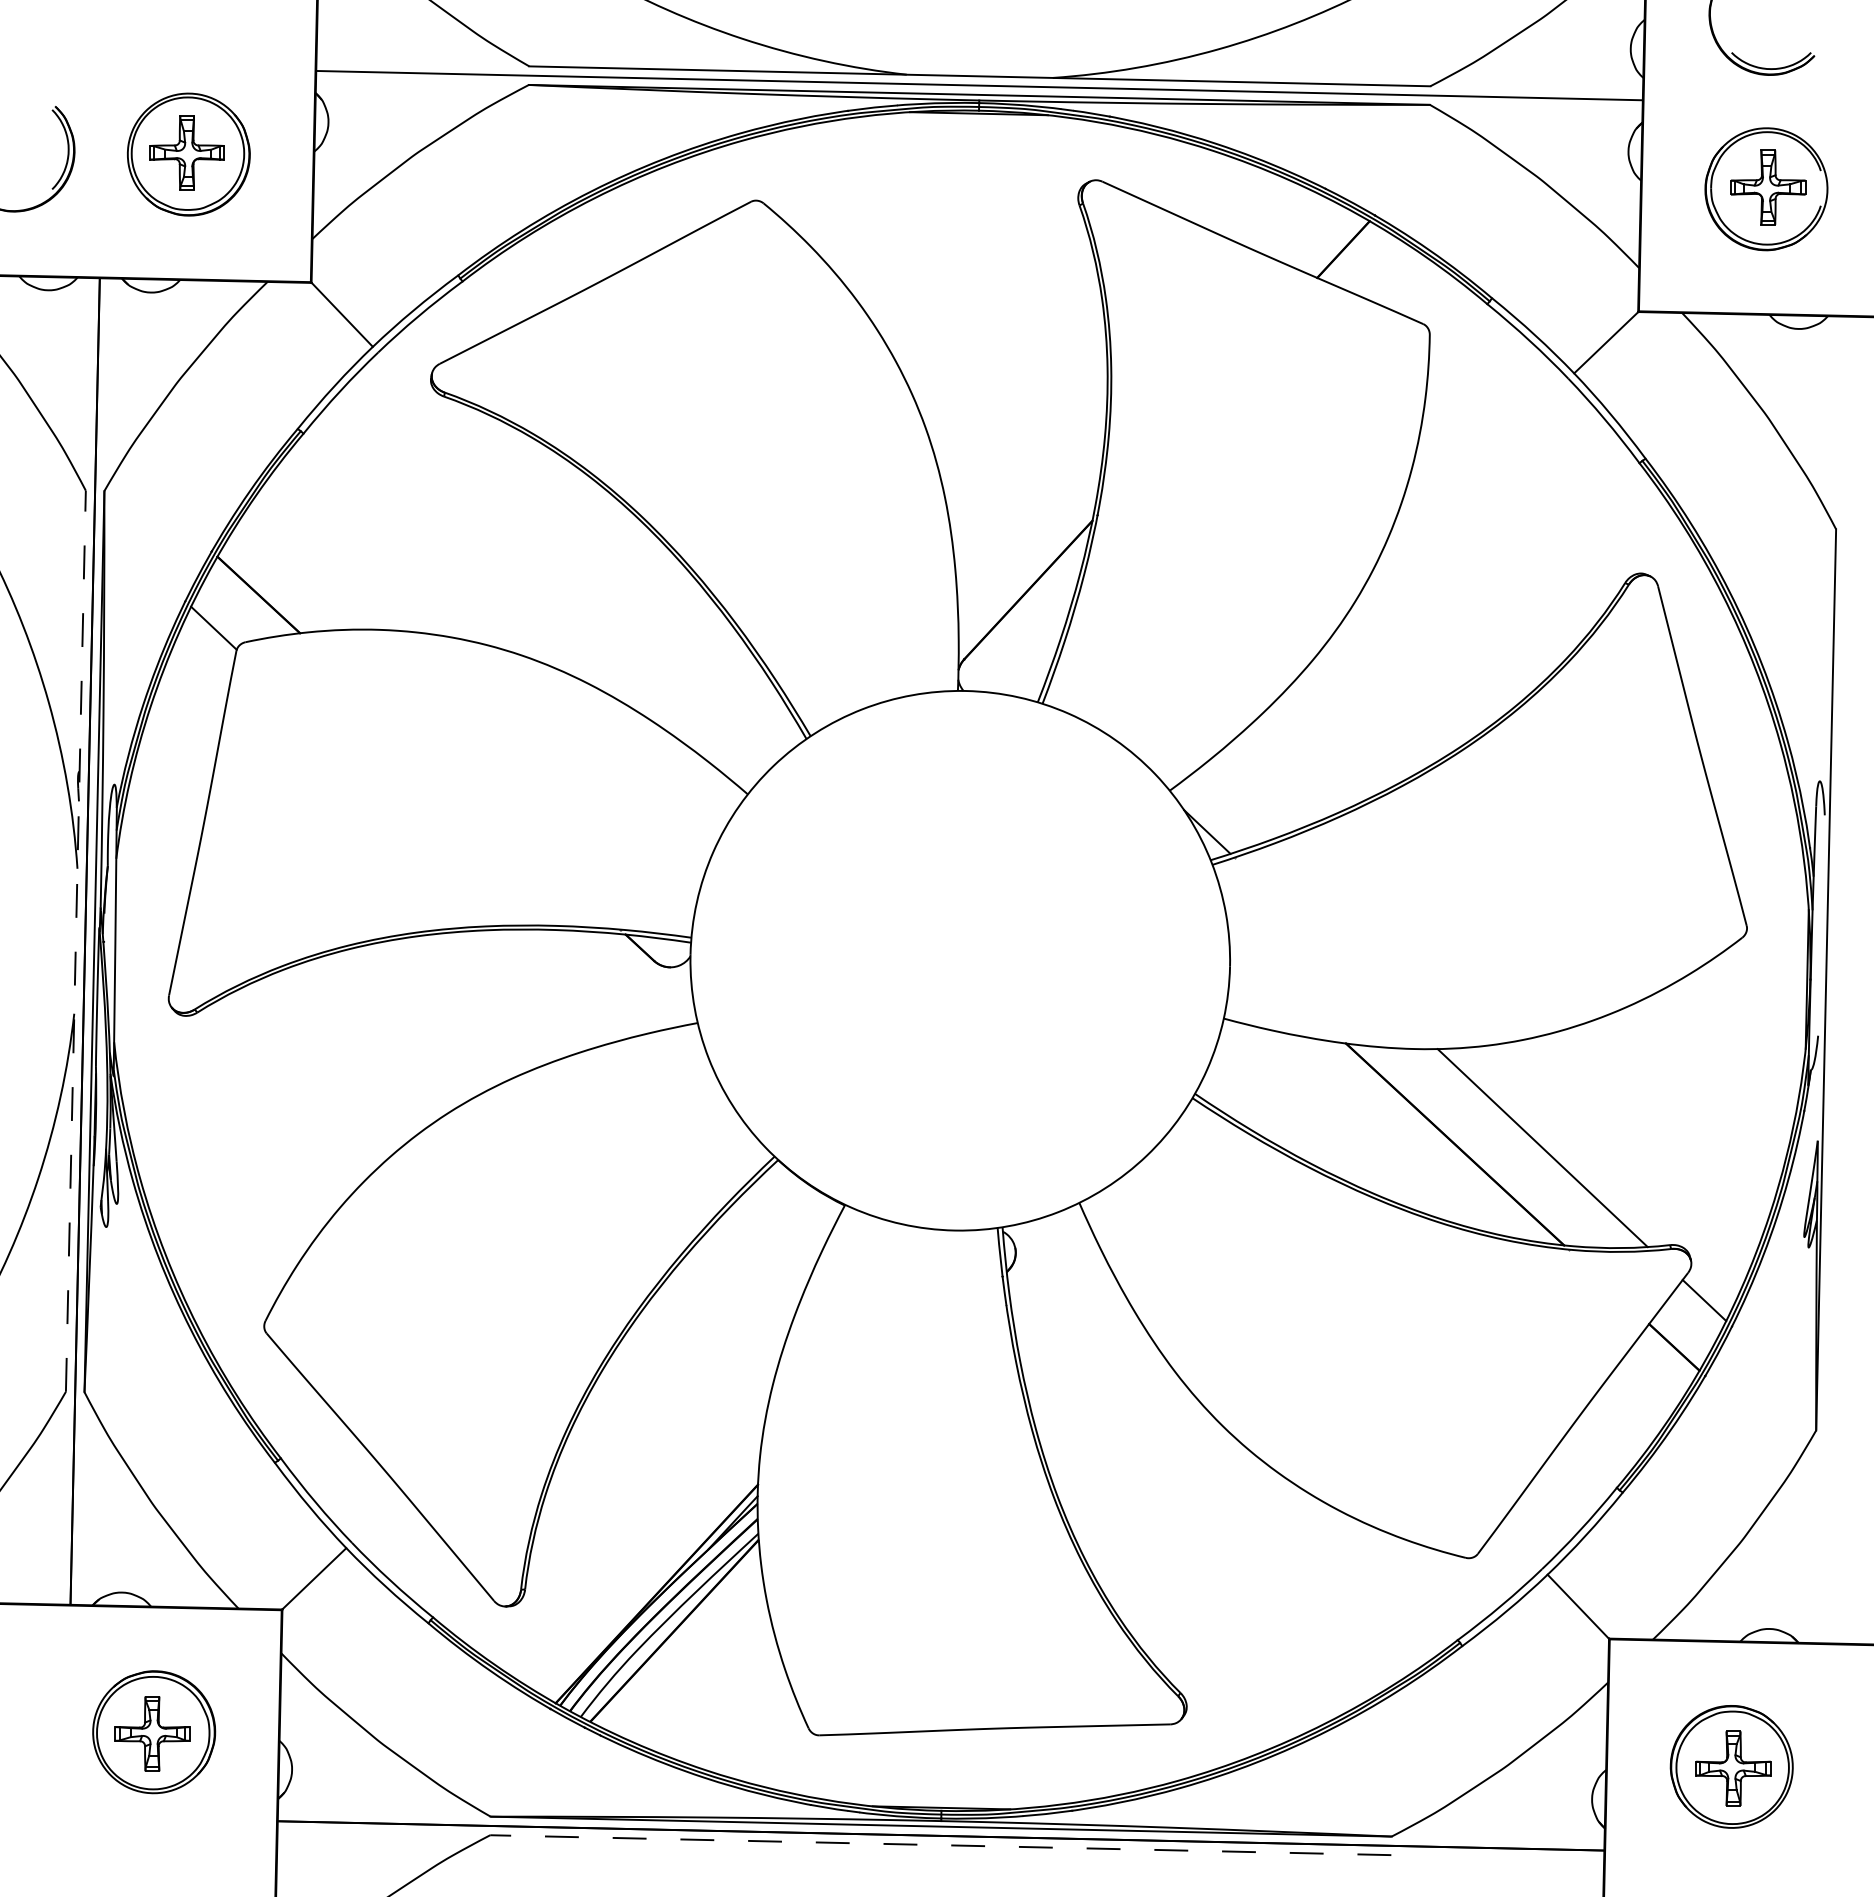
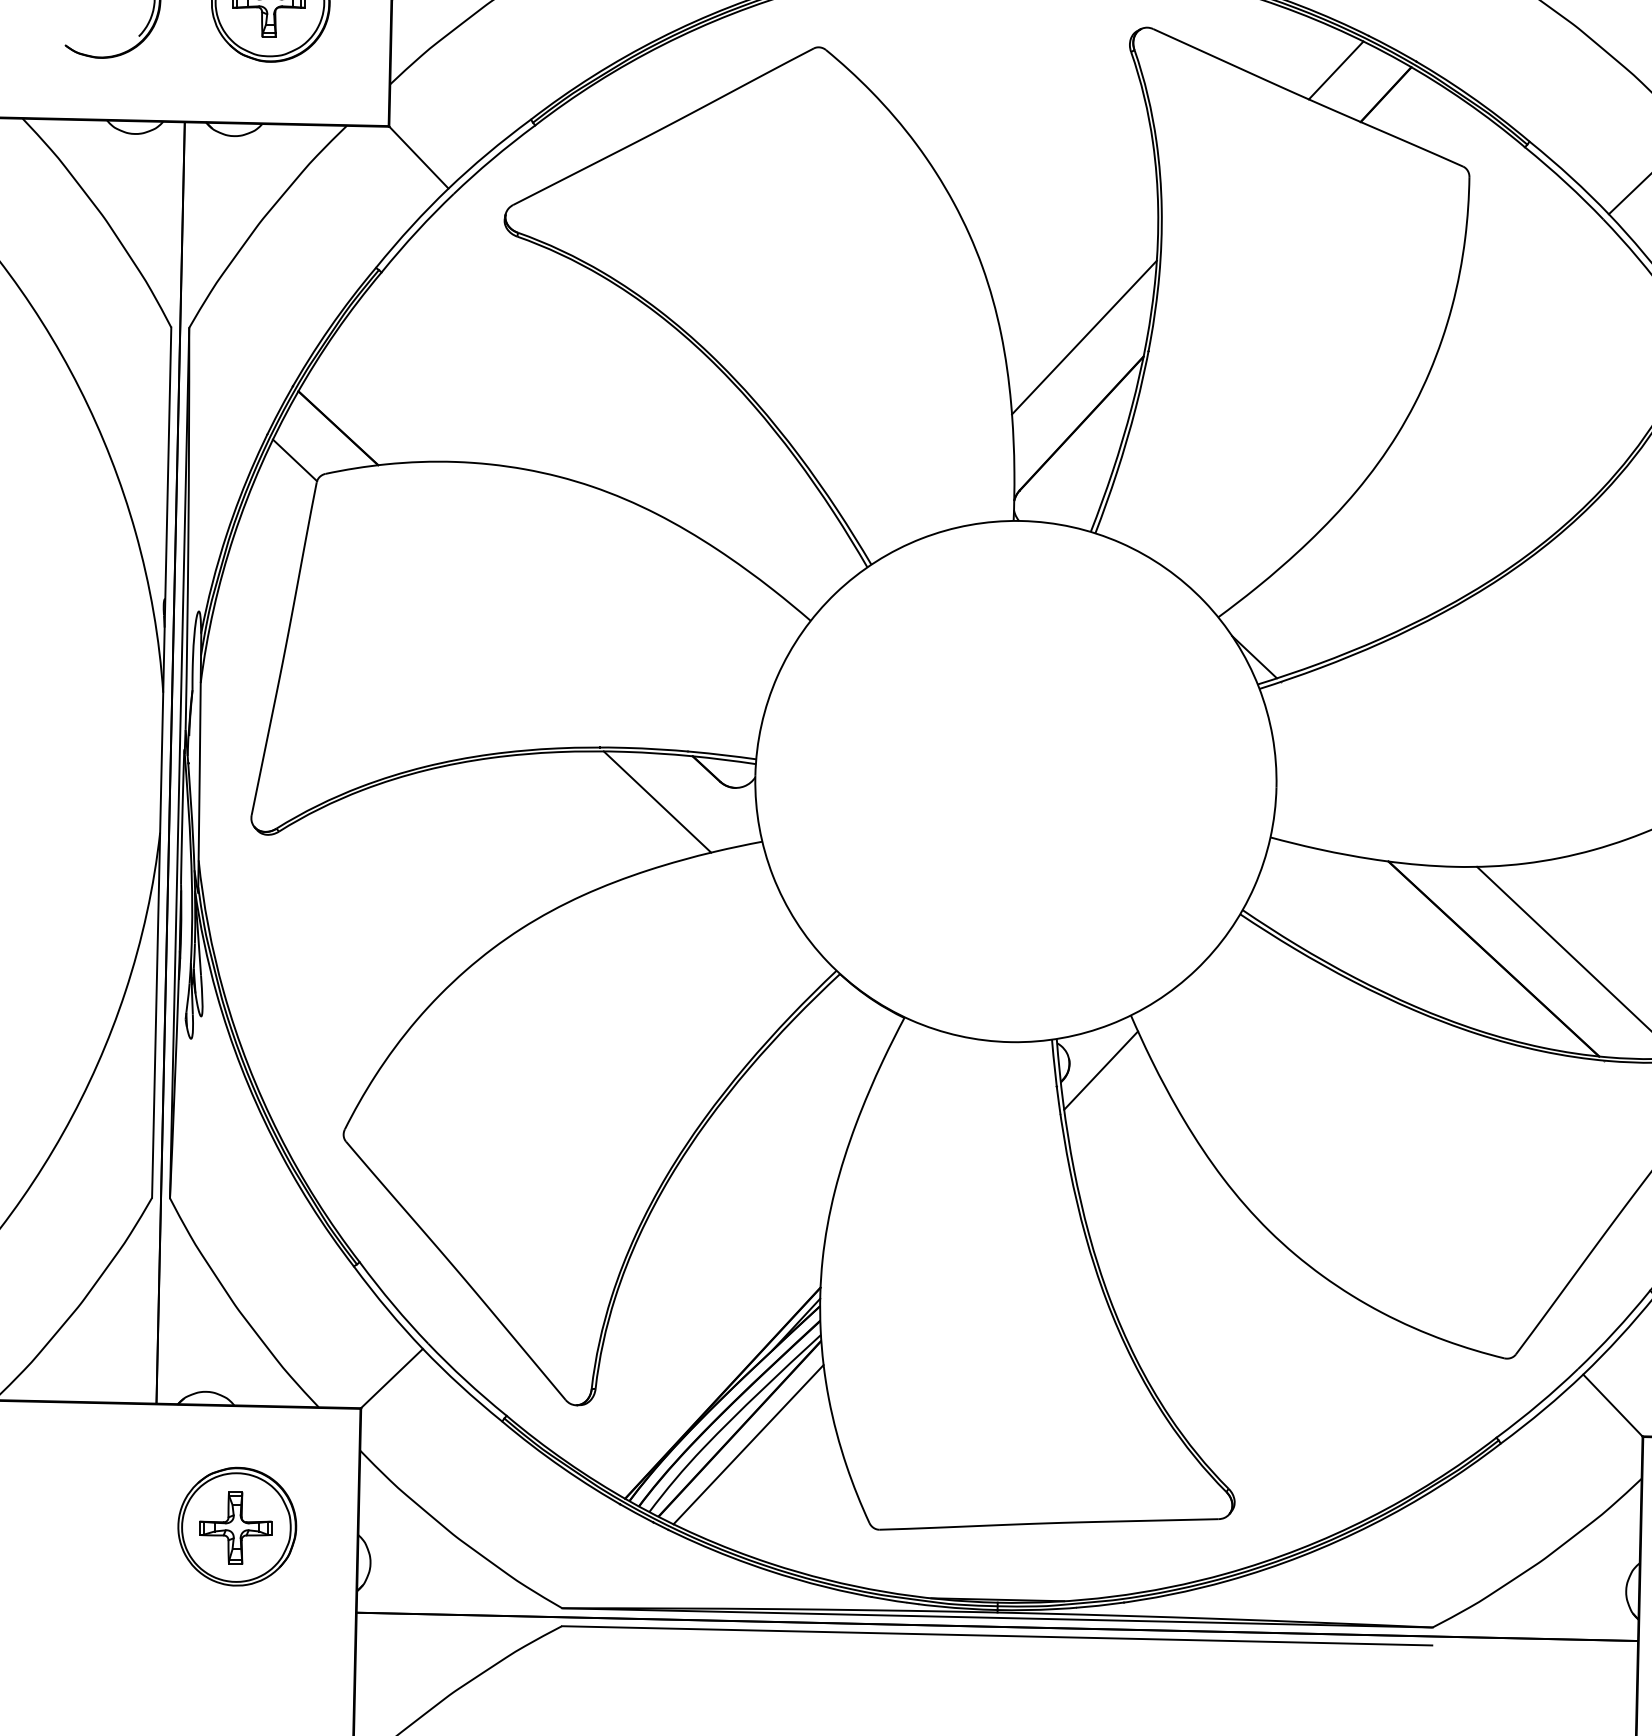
line: (1291, 224) -> (1335, 70), added
line: (1031, 500) -> (1084, 336), added
line: (75, 941) -> (161, 762), dashed -> solid
line: (588, 981) -> (656, 801), added
line: (1048, 1259) -> (1101, 1070), added
line: (683, 1646) -> (748, 1443), added
line: (940, 1845) -> (996, 1636), dashed -> solid

